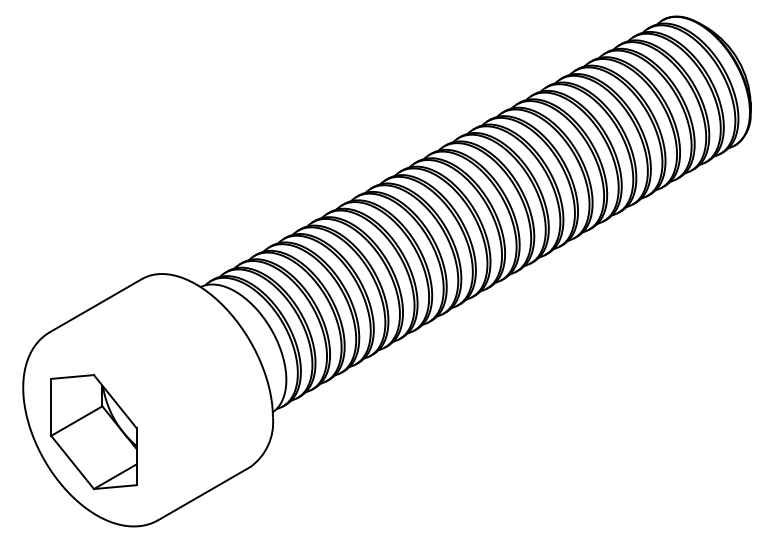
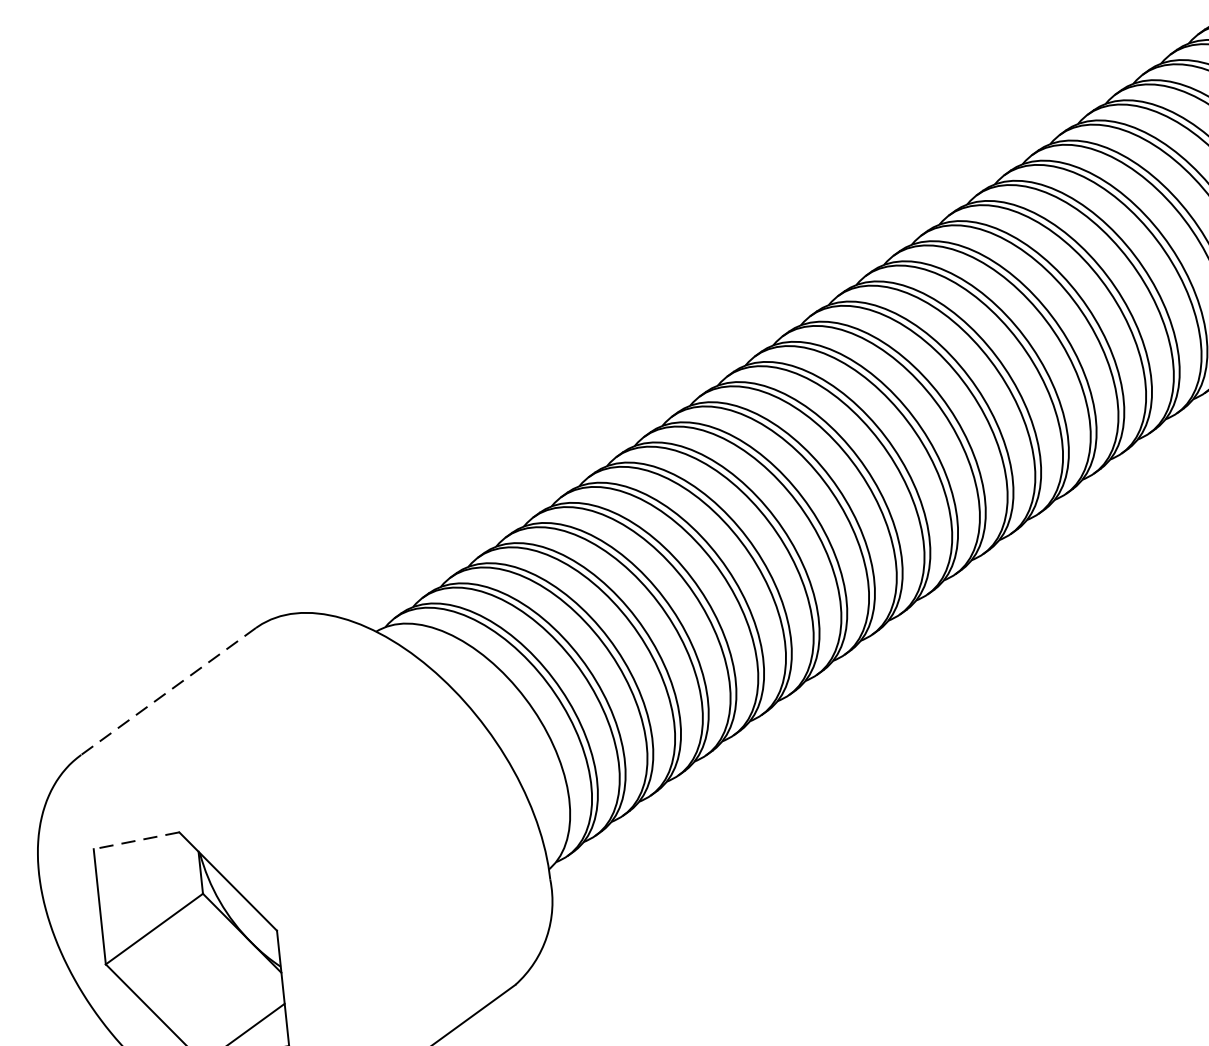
line: (95, 305) -> (167, 691), solid -> dashed
line: (72, 377) -> (136, 841), solid -> dashed

